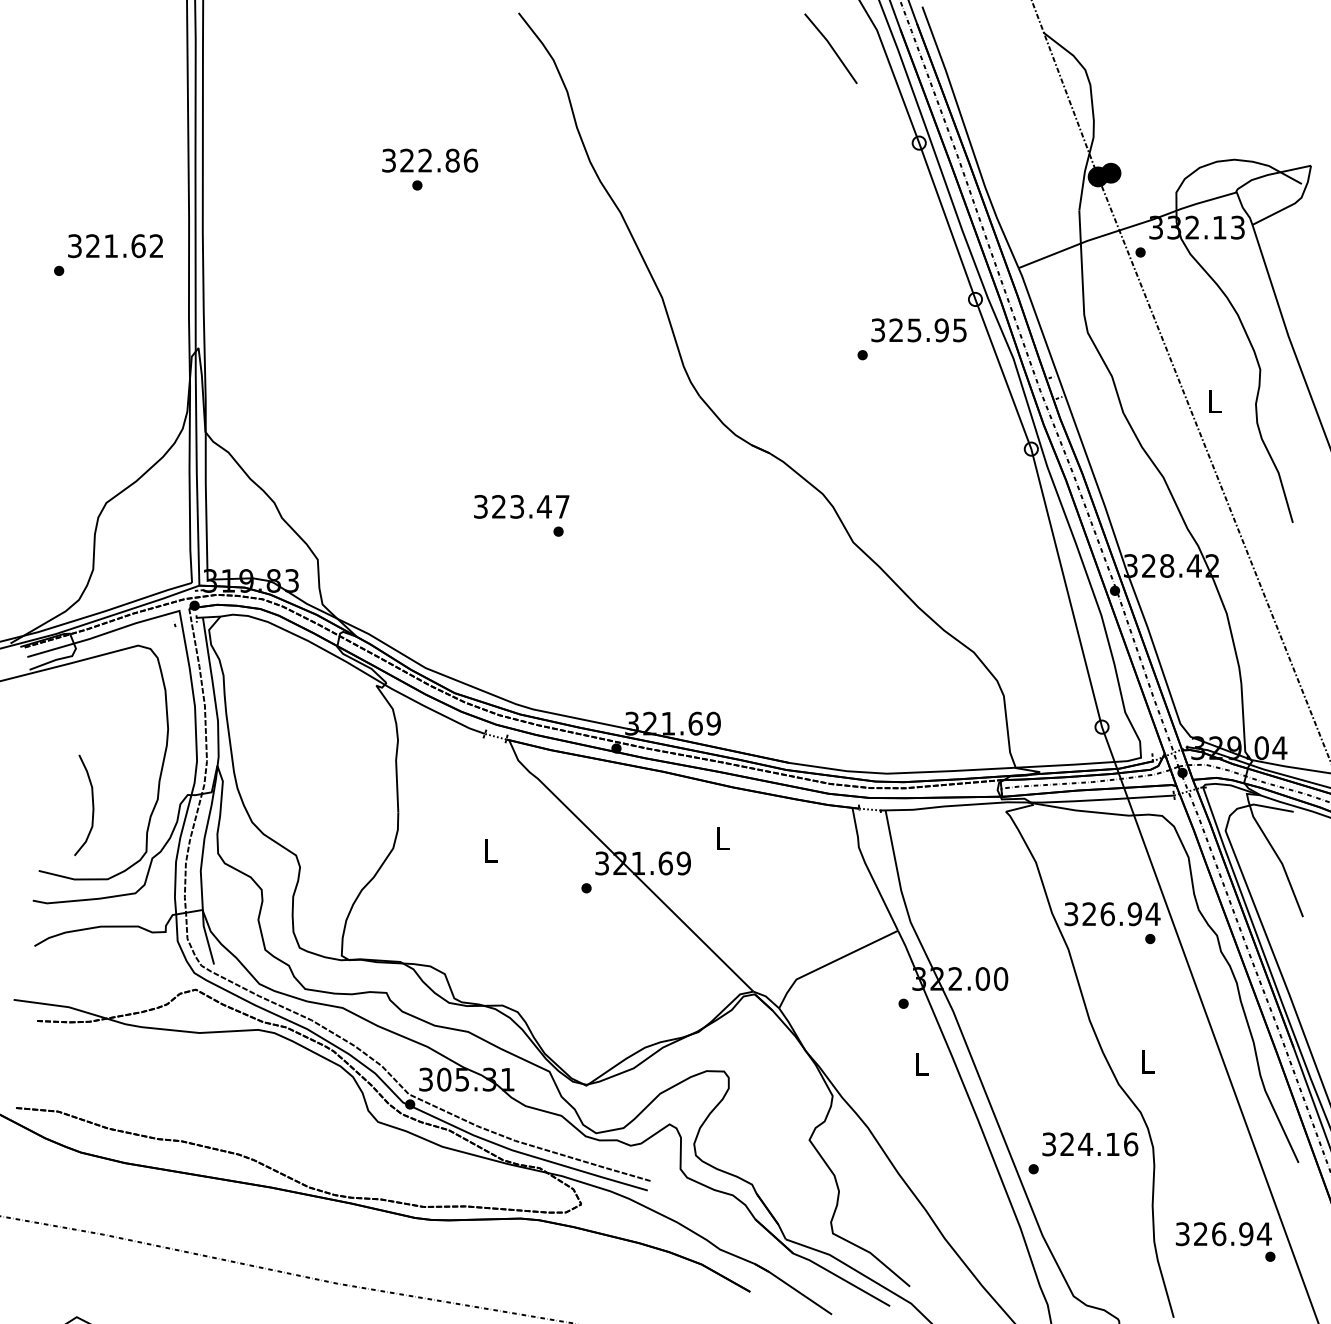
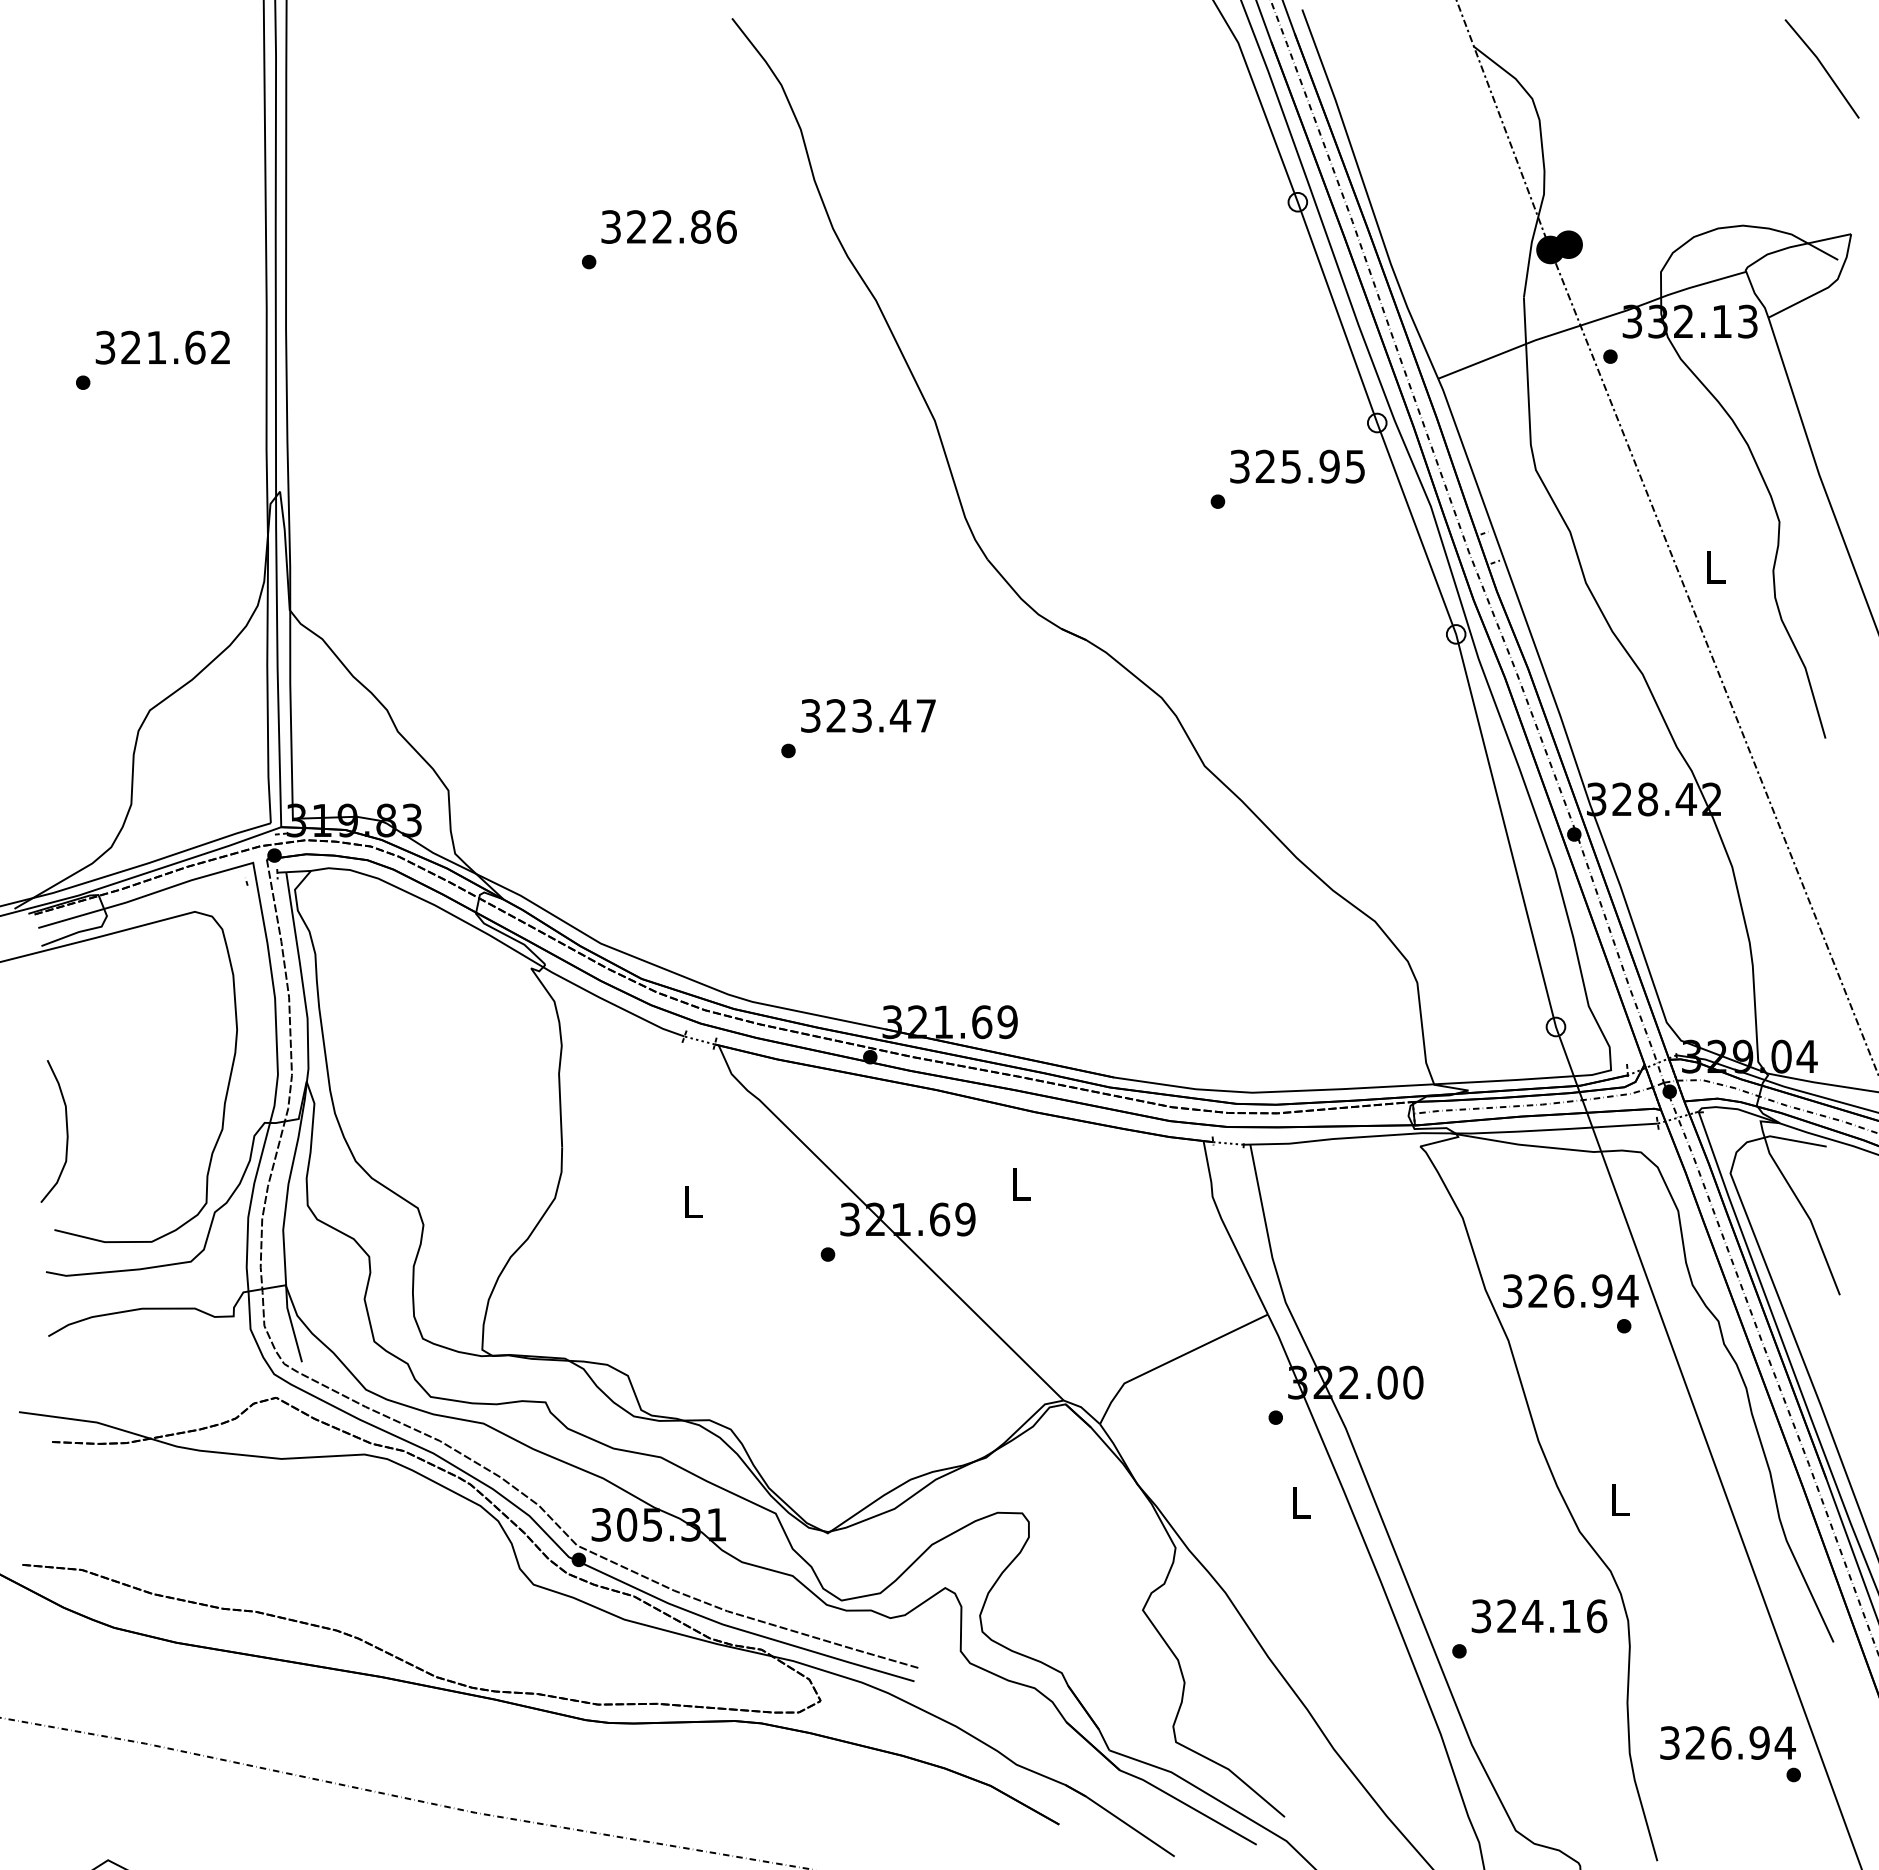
line: (831, 47) -> (1822, 67), moved
text: (429, 160) -> (668, 226), moved
text: (521, 506) -> (868, 715), moved
curve: (92, 805) -> (66, 1131), moved

